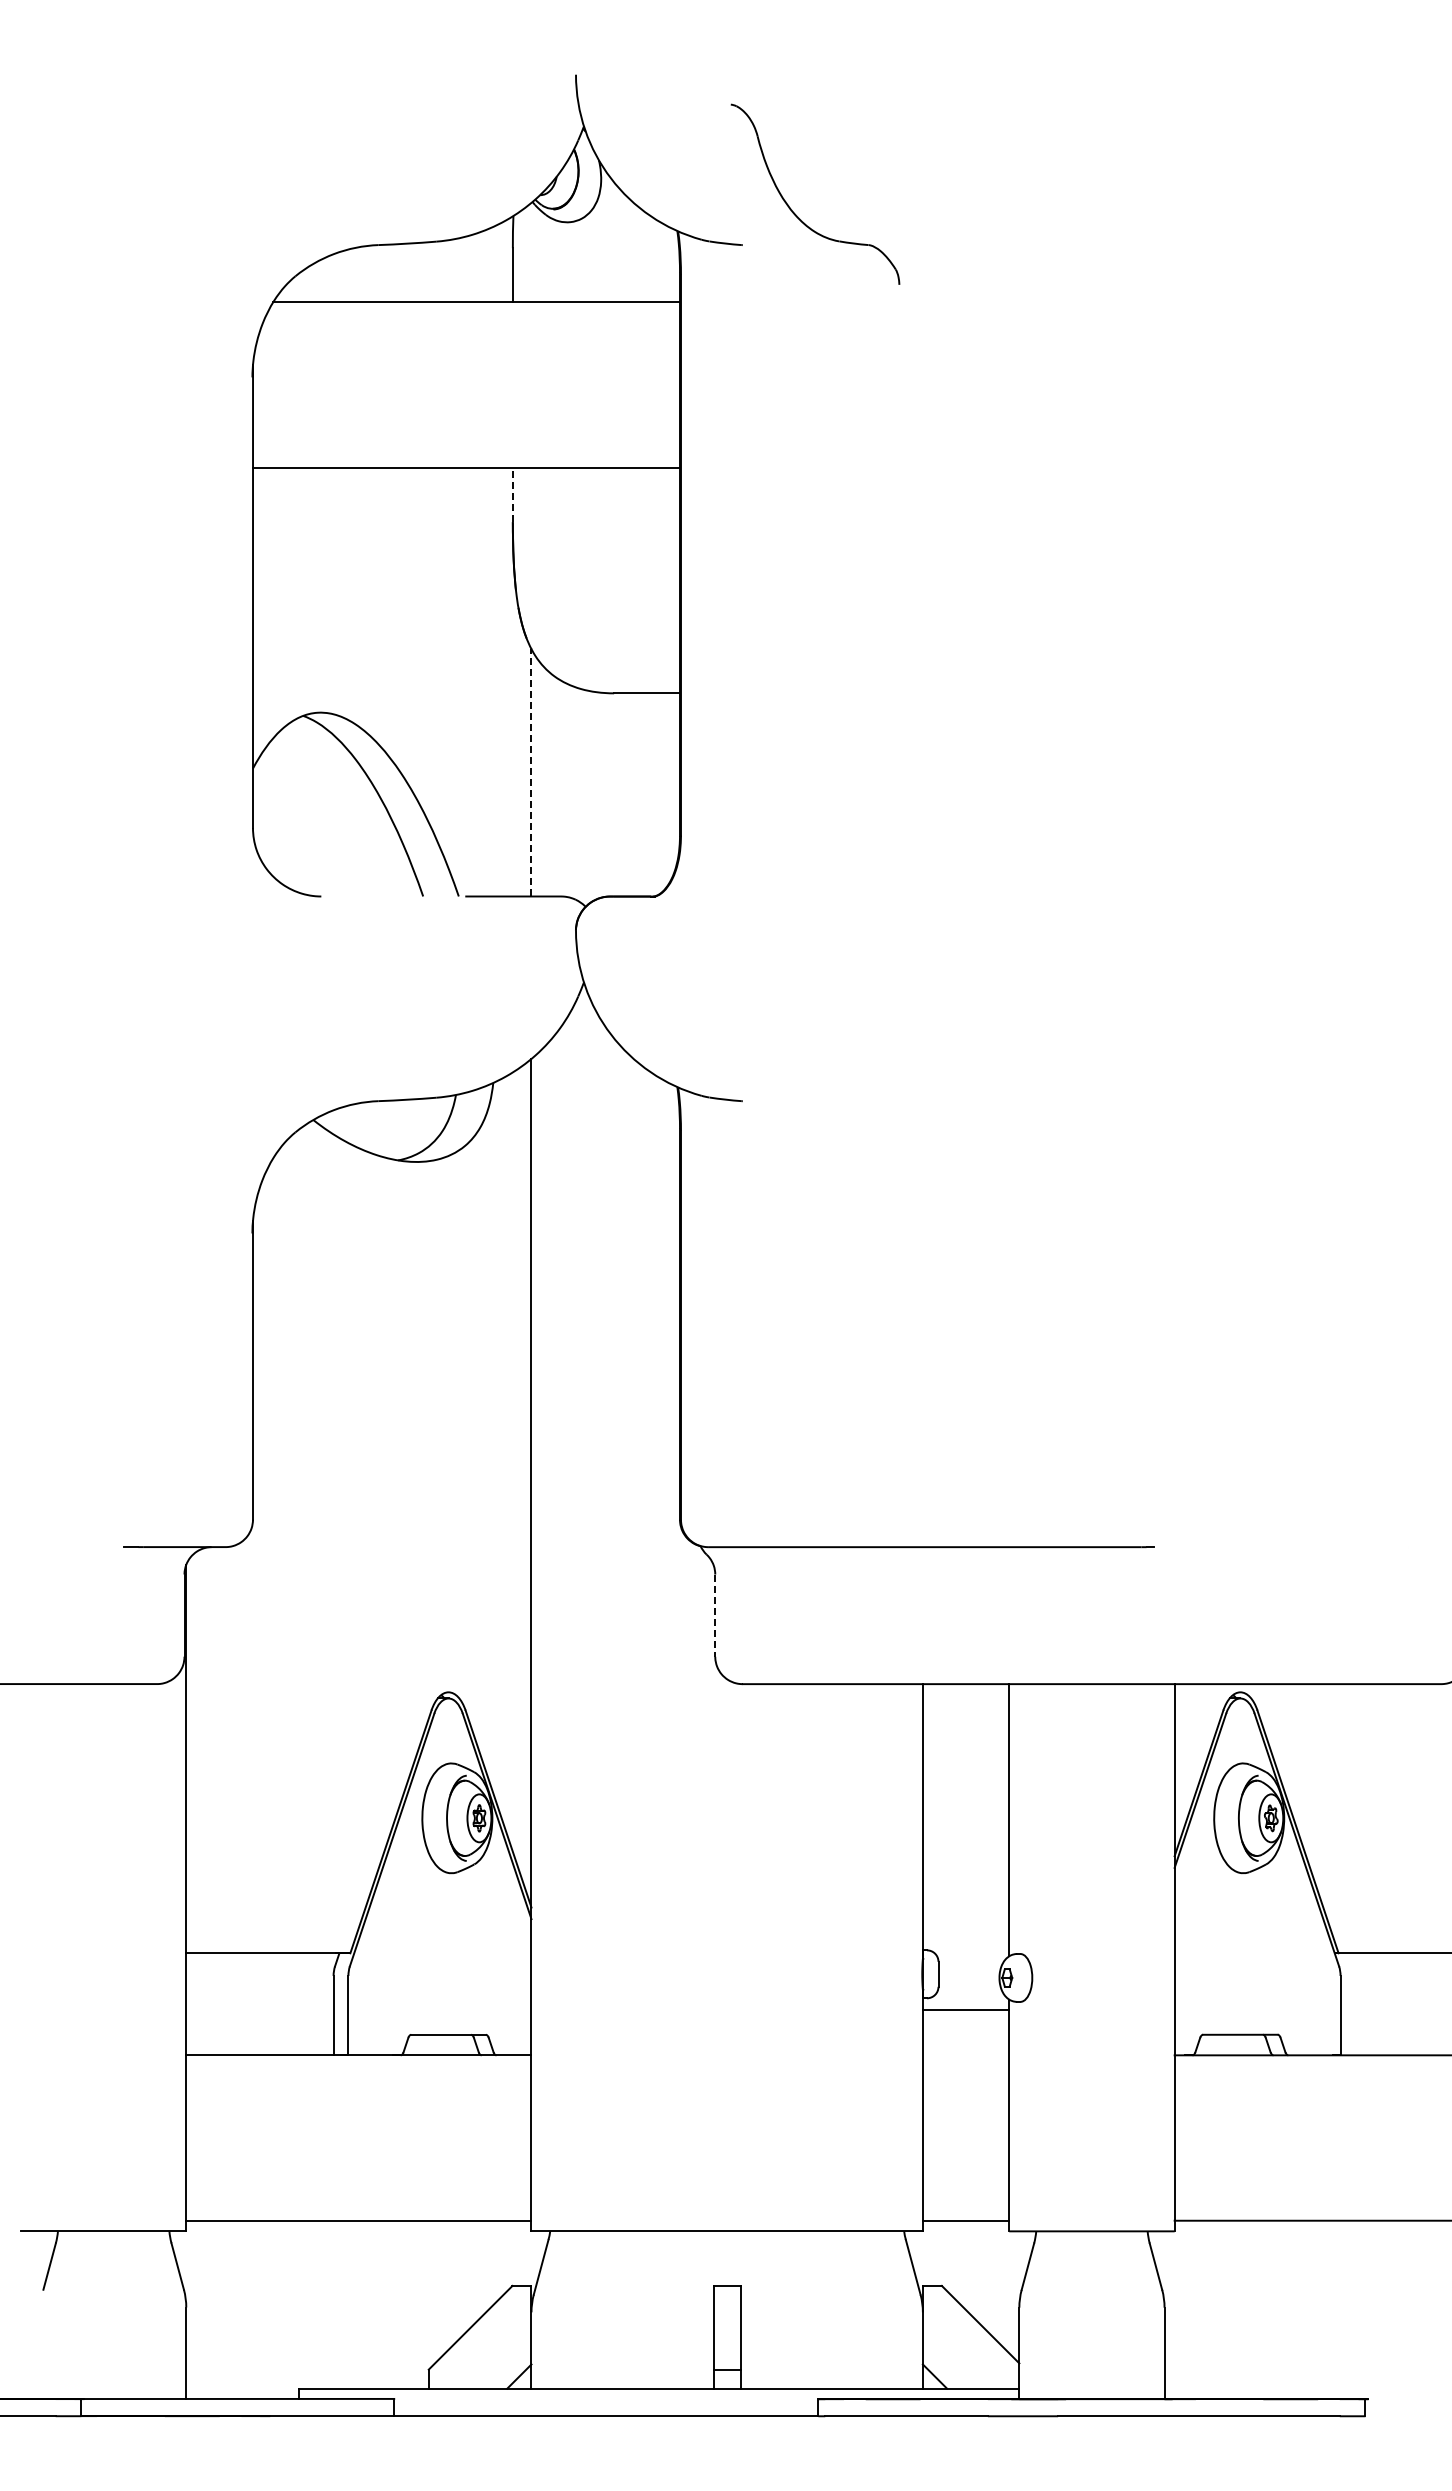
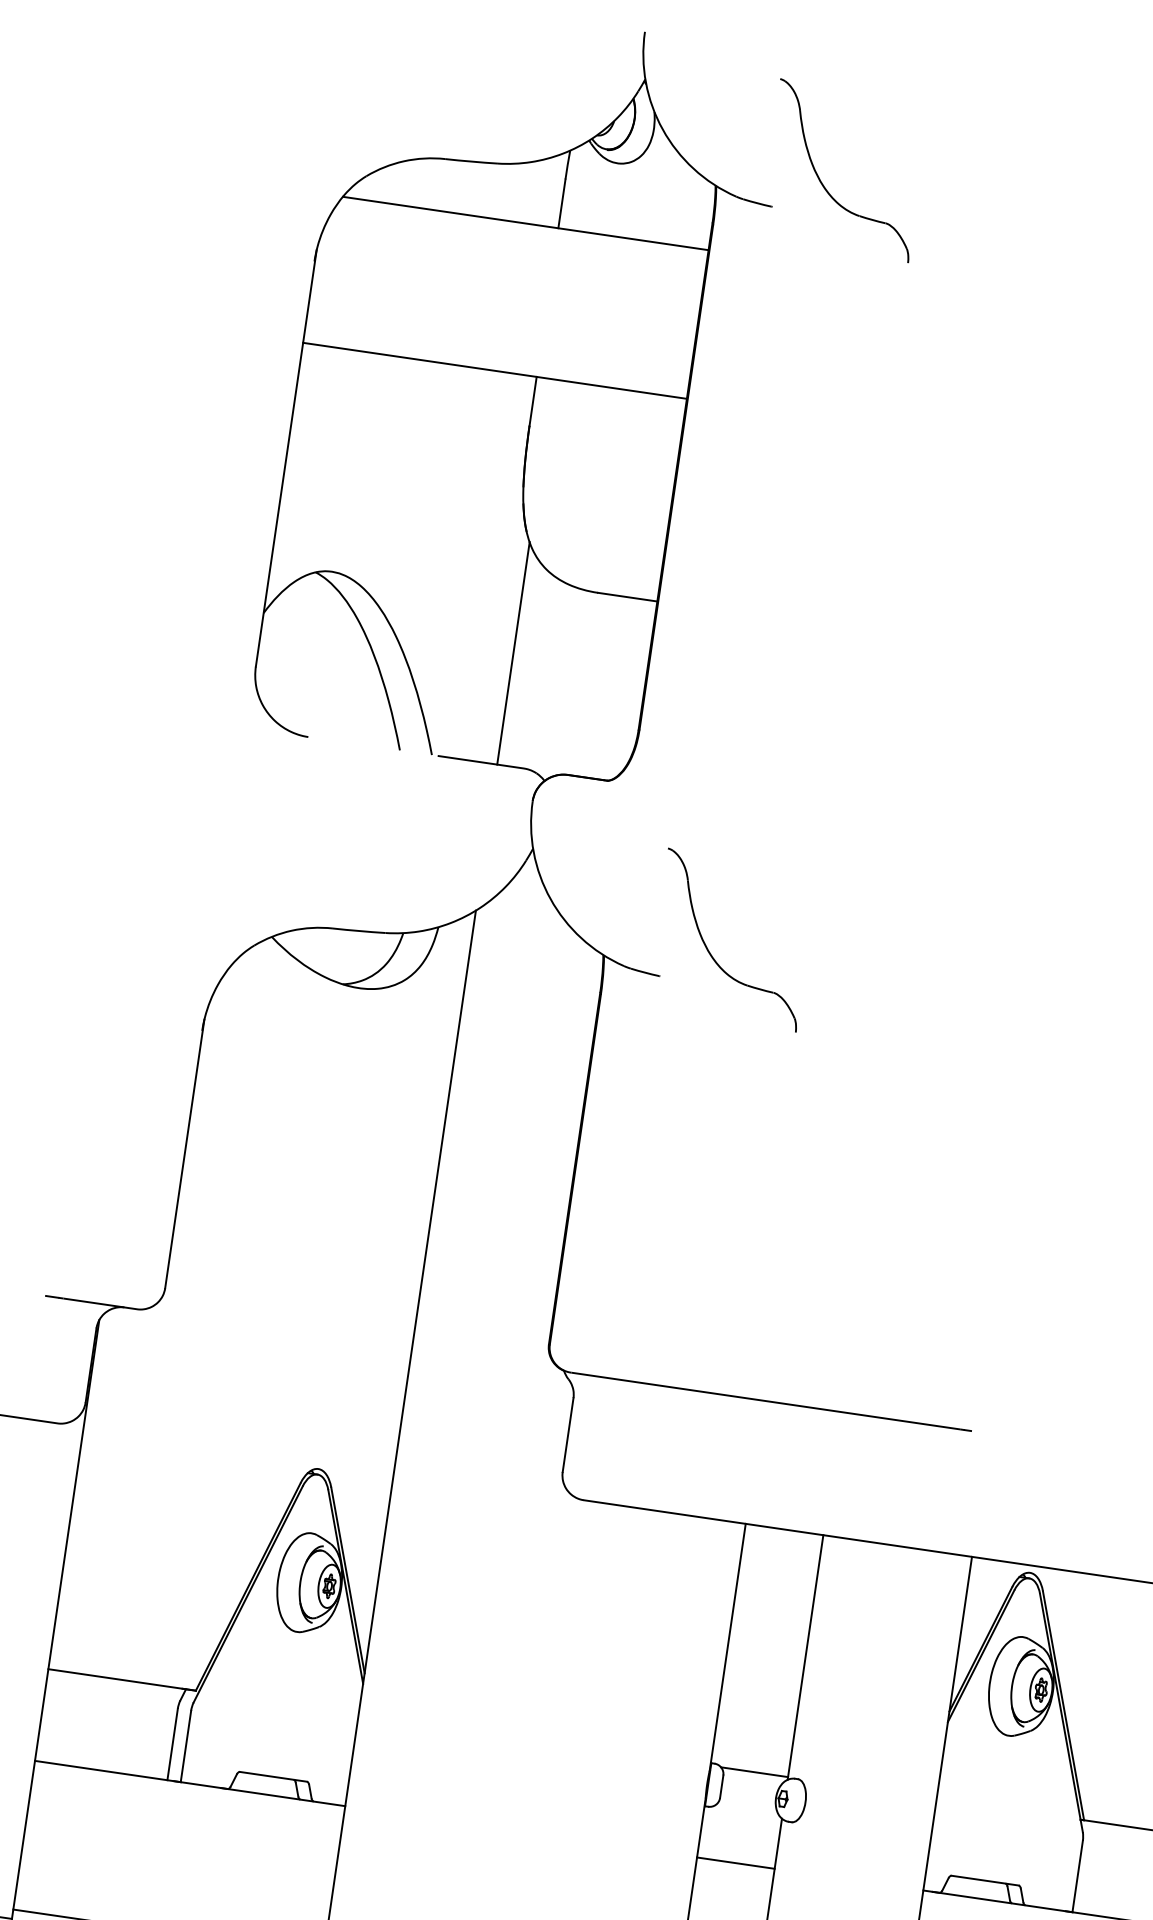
line: (512, 494) -> (532, 400), dashed -> solid
line: (531, 772) -> (513, 653), dashed -> solid
part: (795, 1069) -> (711, 954), added
line: (715, 1616) -> (568, 1435), dashed -> solid
line: (971, 1953) -> (754, 1772), added
line: (965, 2010) -> (735, 1863), moved

